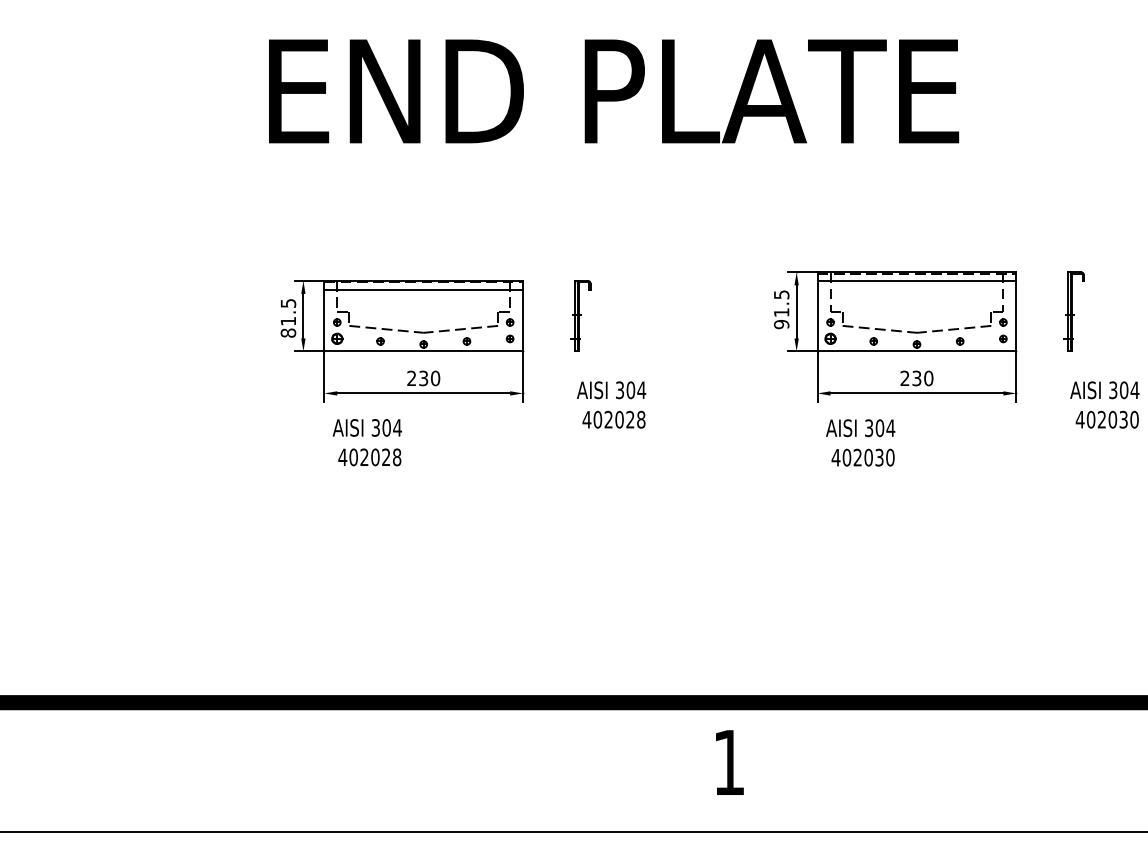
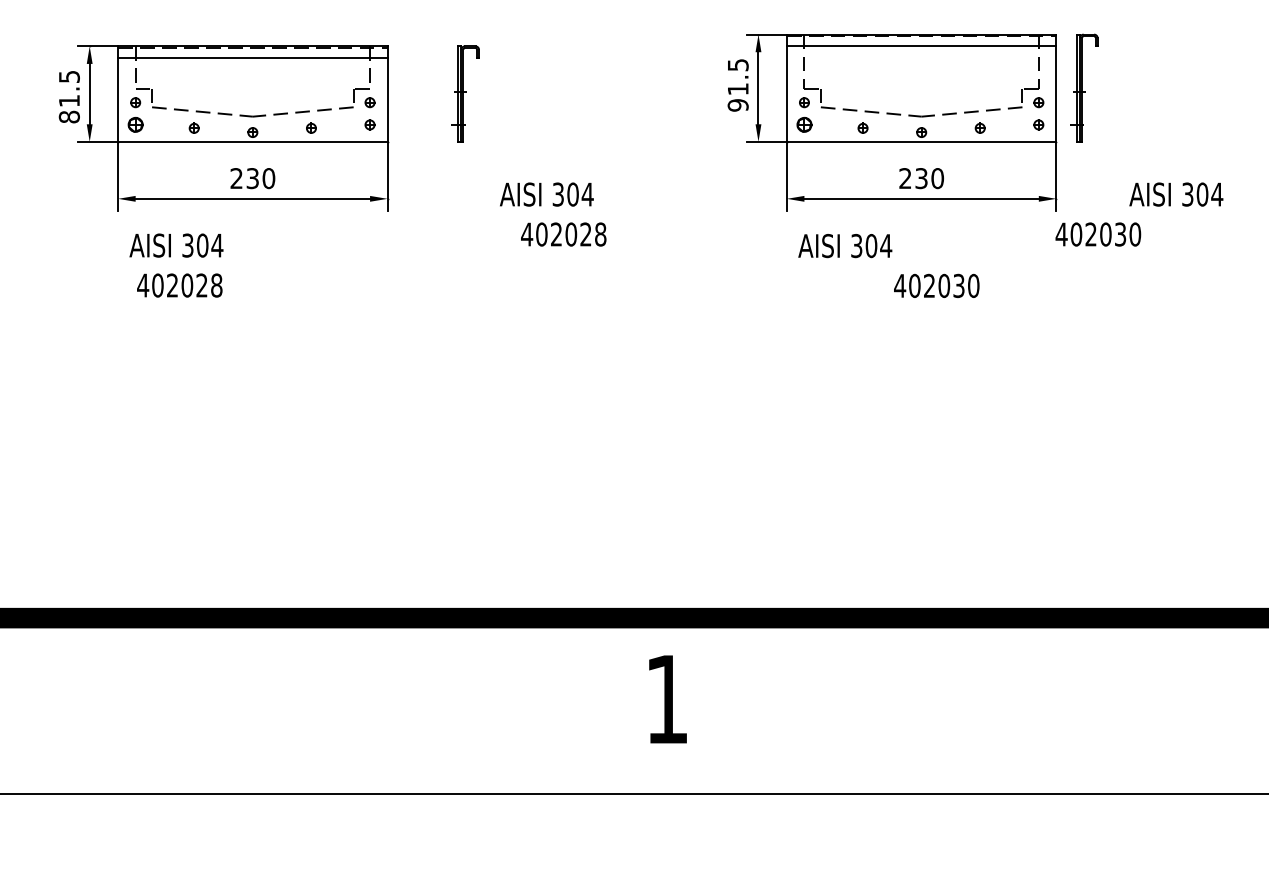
part: (1073, 311) -> (1083, 87), moved
text: (611, 390) -> (546, 194), moved
text: (613, 419) -> (563, 234), moved
text: (1106, 419) -> (1097, 234), moved
text: (862, 457) -> (935, 285), moved

